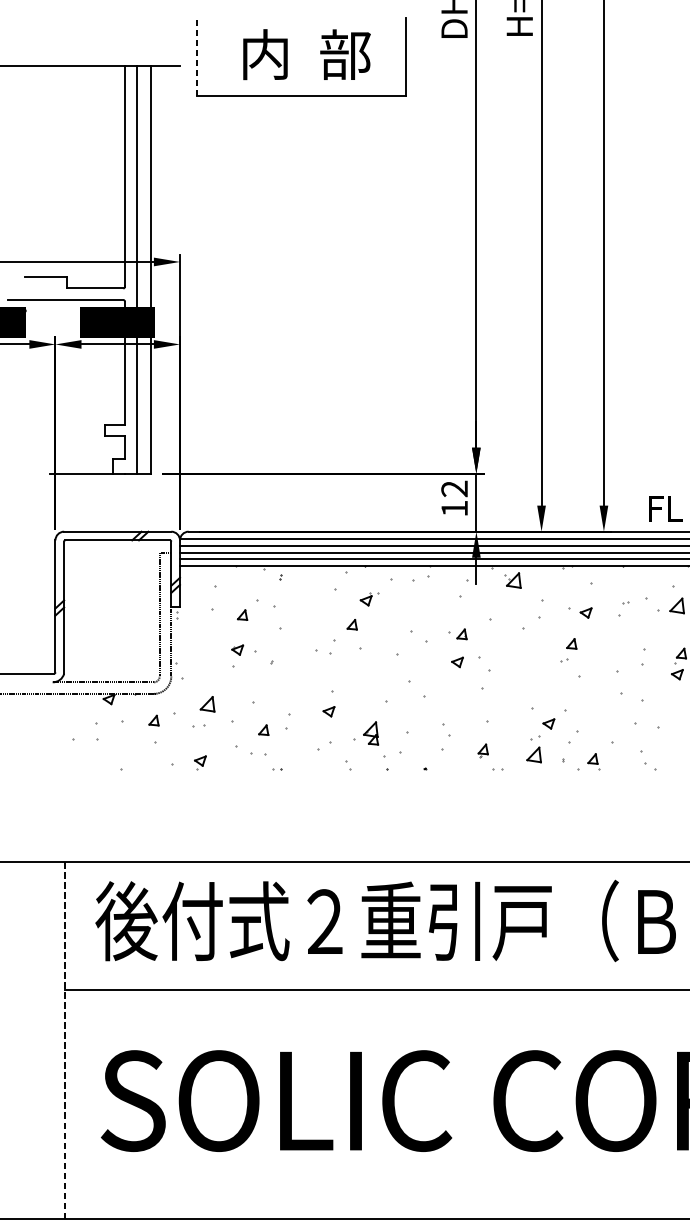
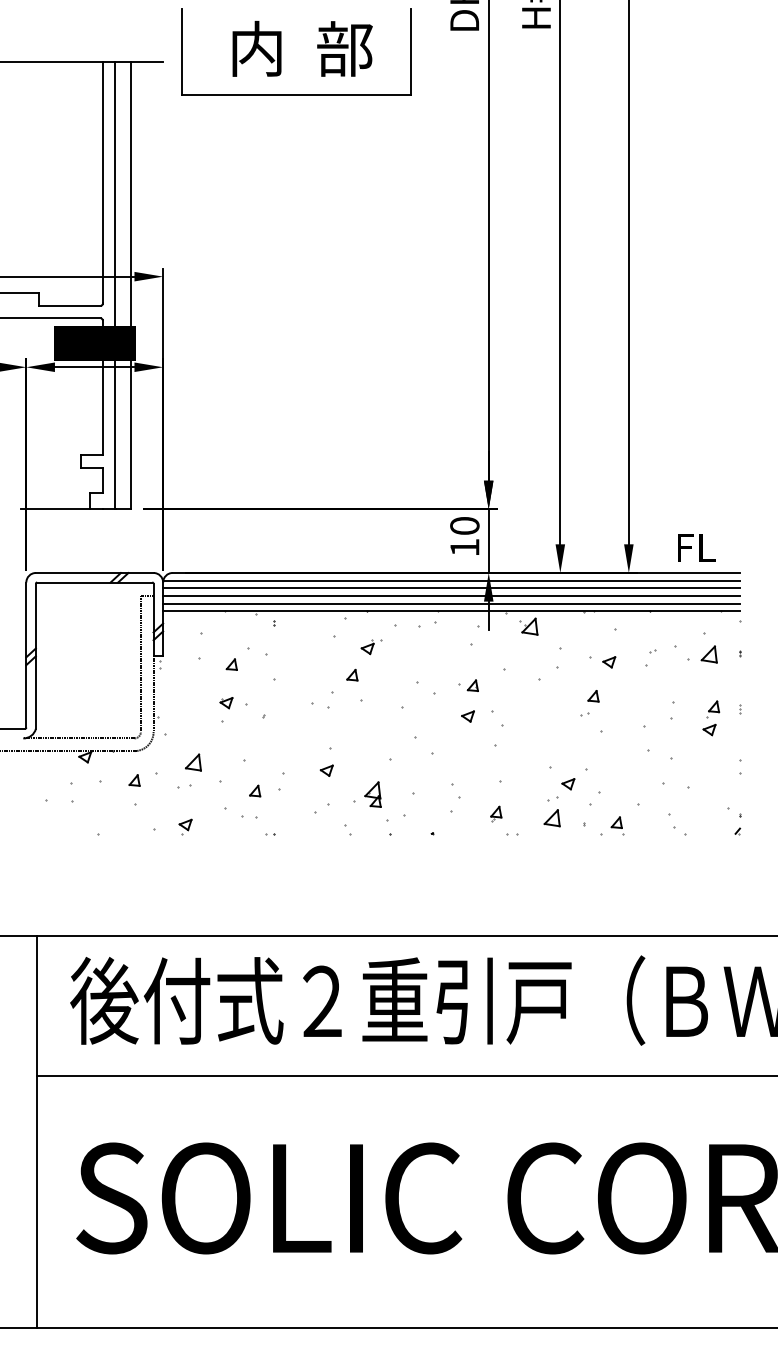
line: (197, 57) -> (182, 51), dashed -> solid
text: (454, 488) -> (464, 525), 12 -> 10
line: (64, 1040) -> (36, 1131), dashed -> solid

